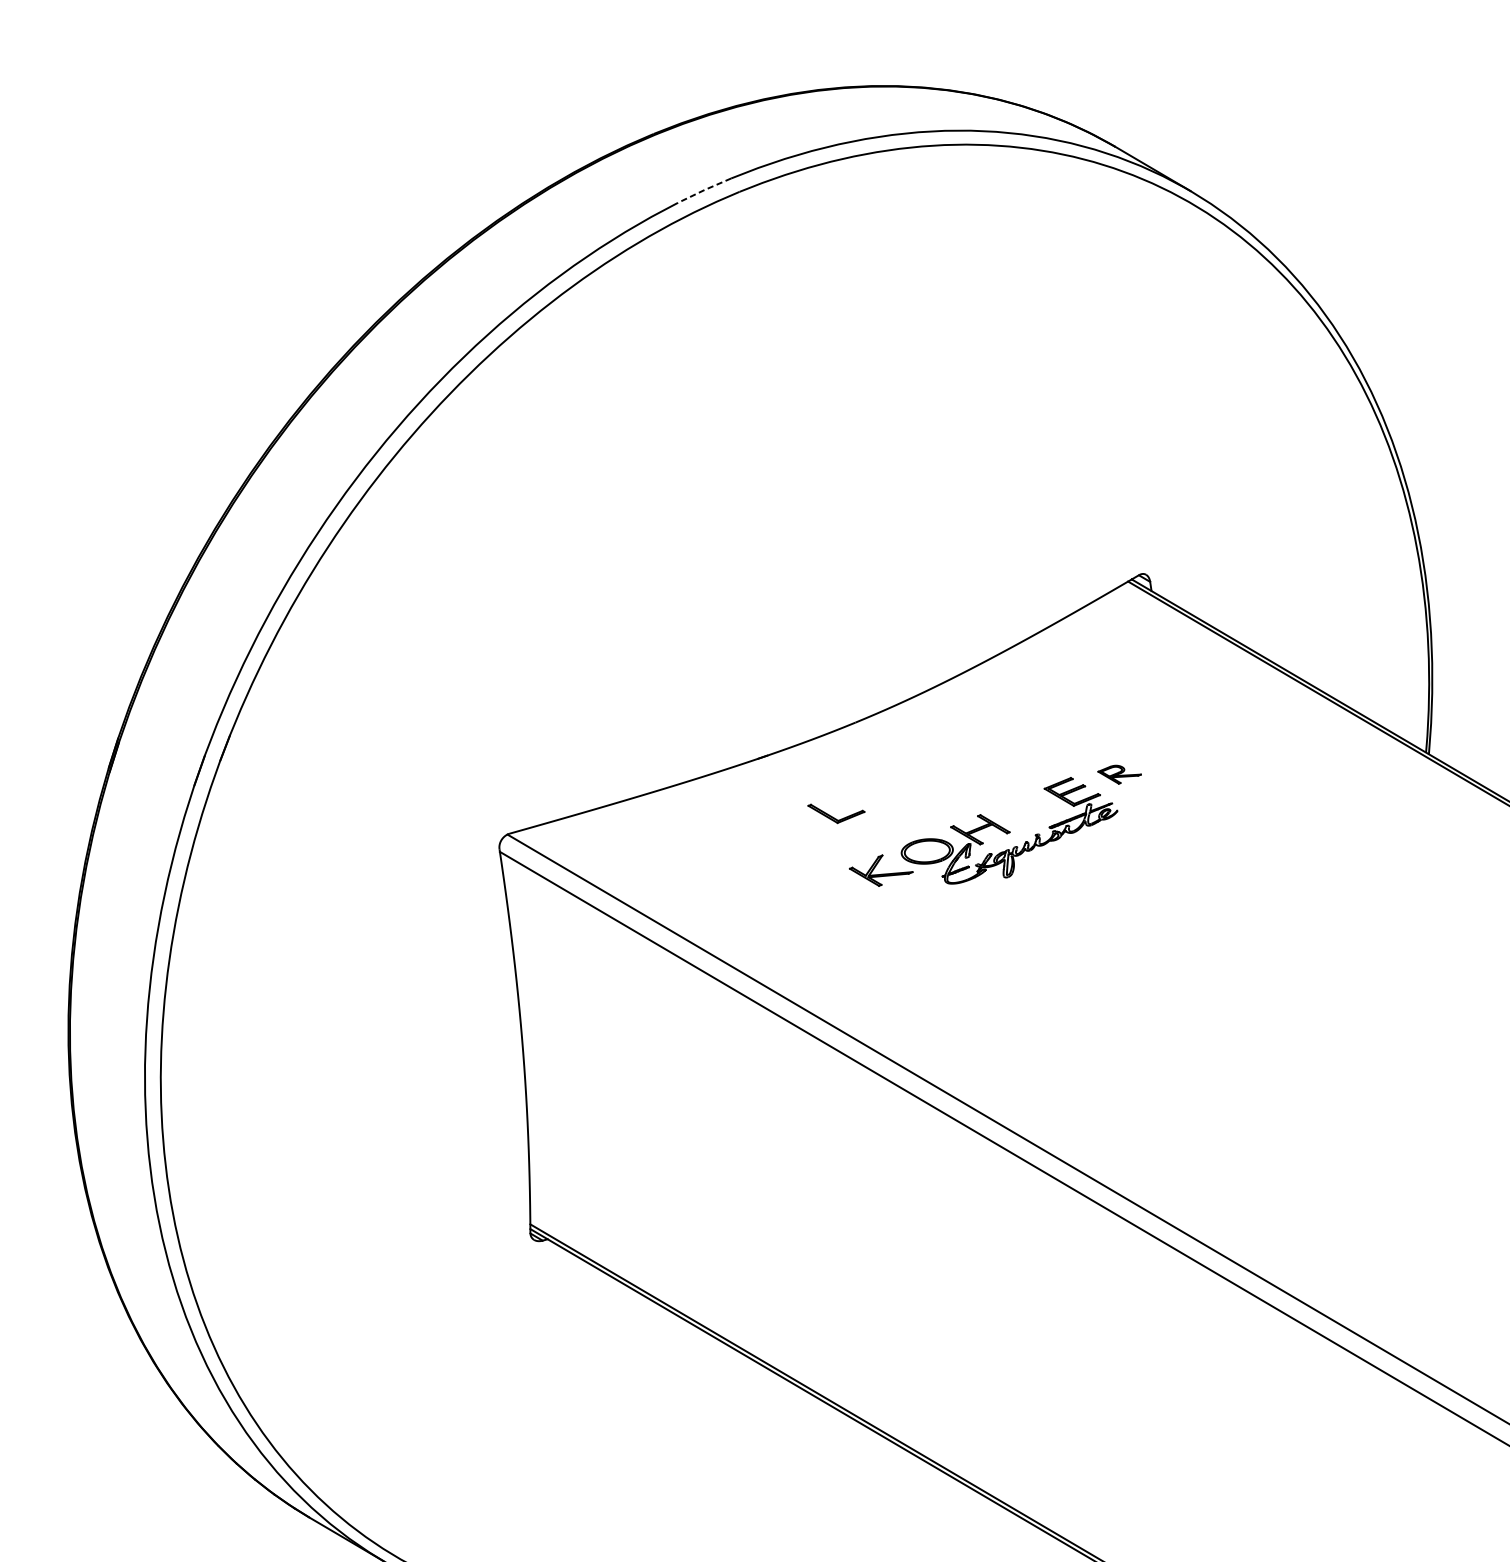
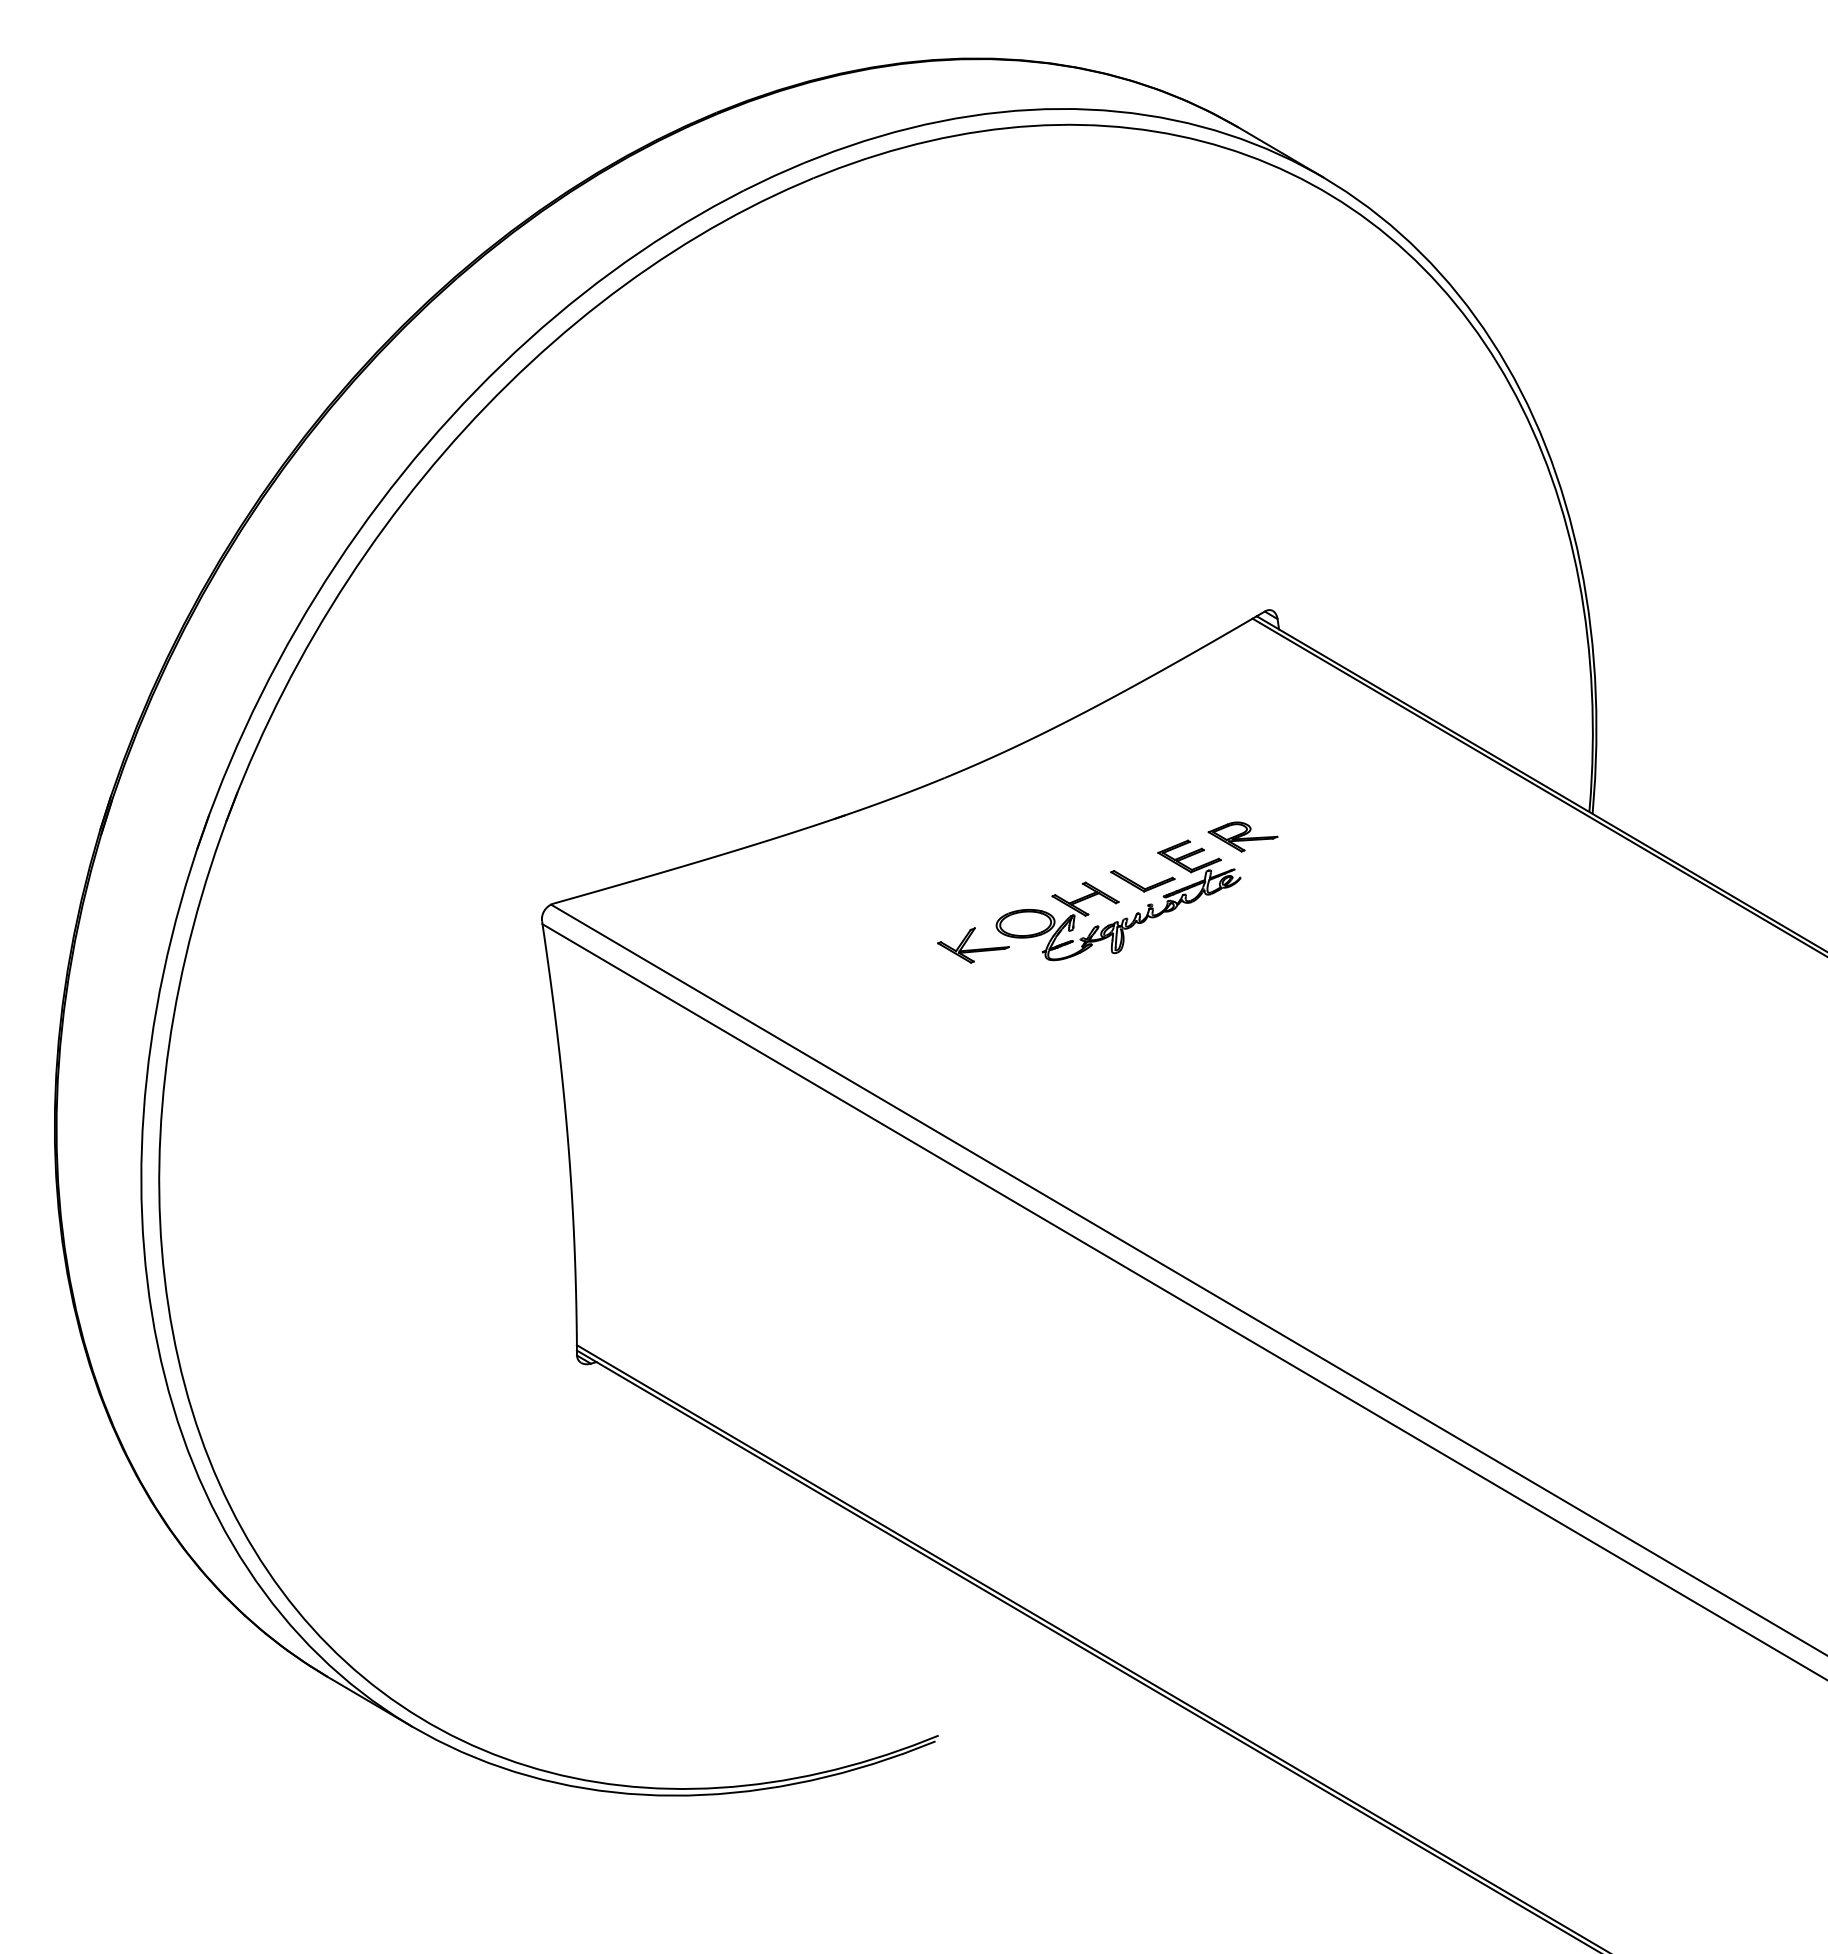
line: (704, 190) -> (773, 176), dashed -> solid
part: (1119, 774) -> (1242, 836), size x1.43
part: (836, 814) -> (1142, 881), moved

